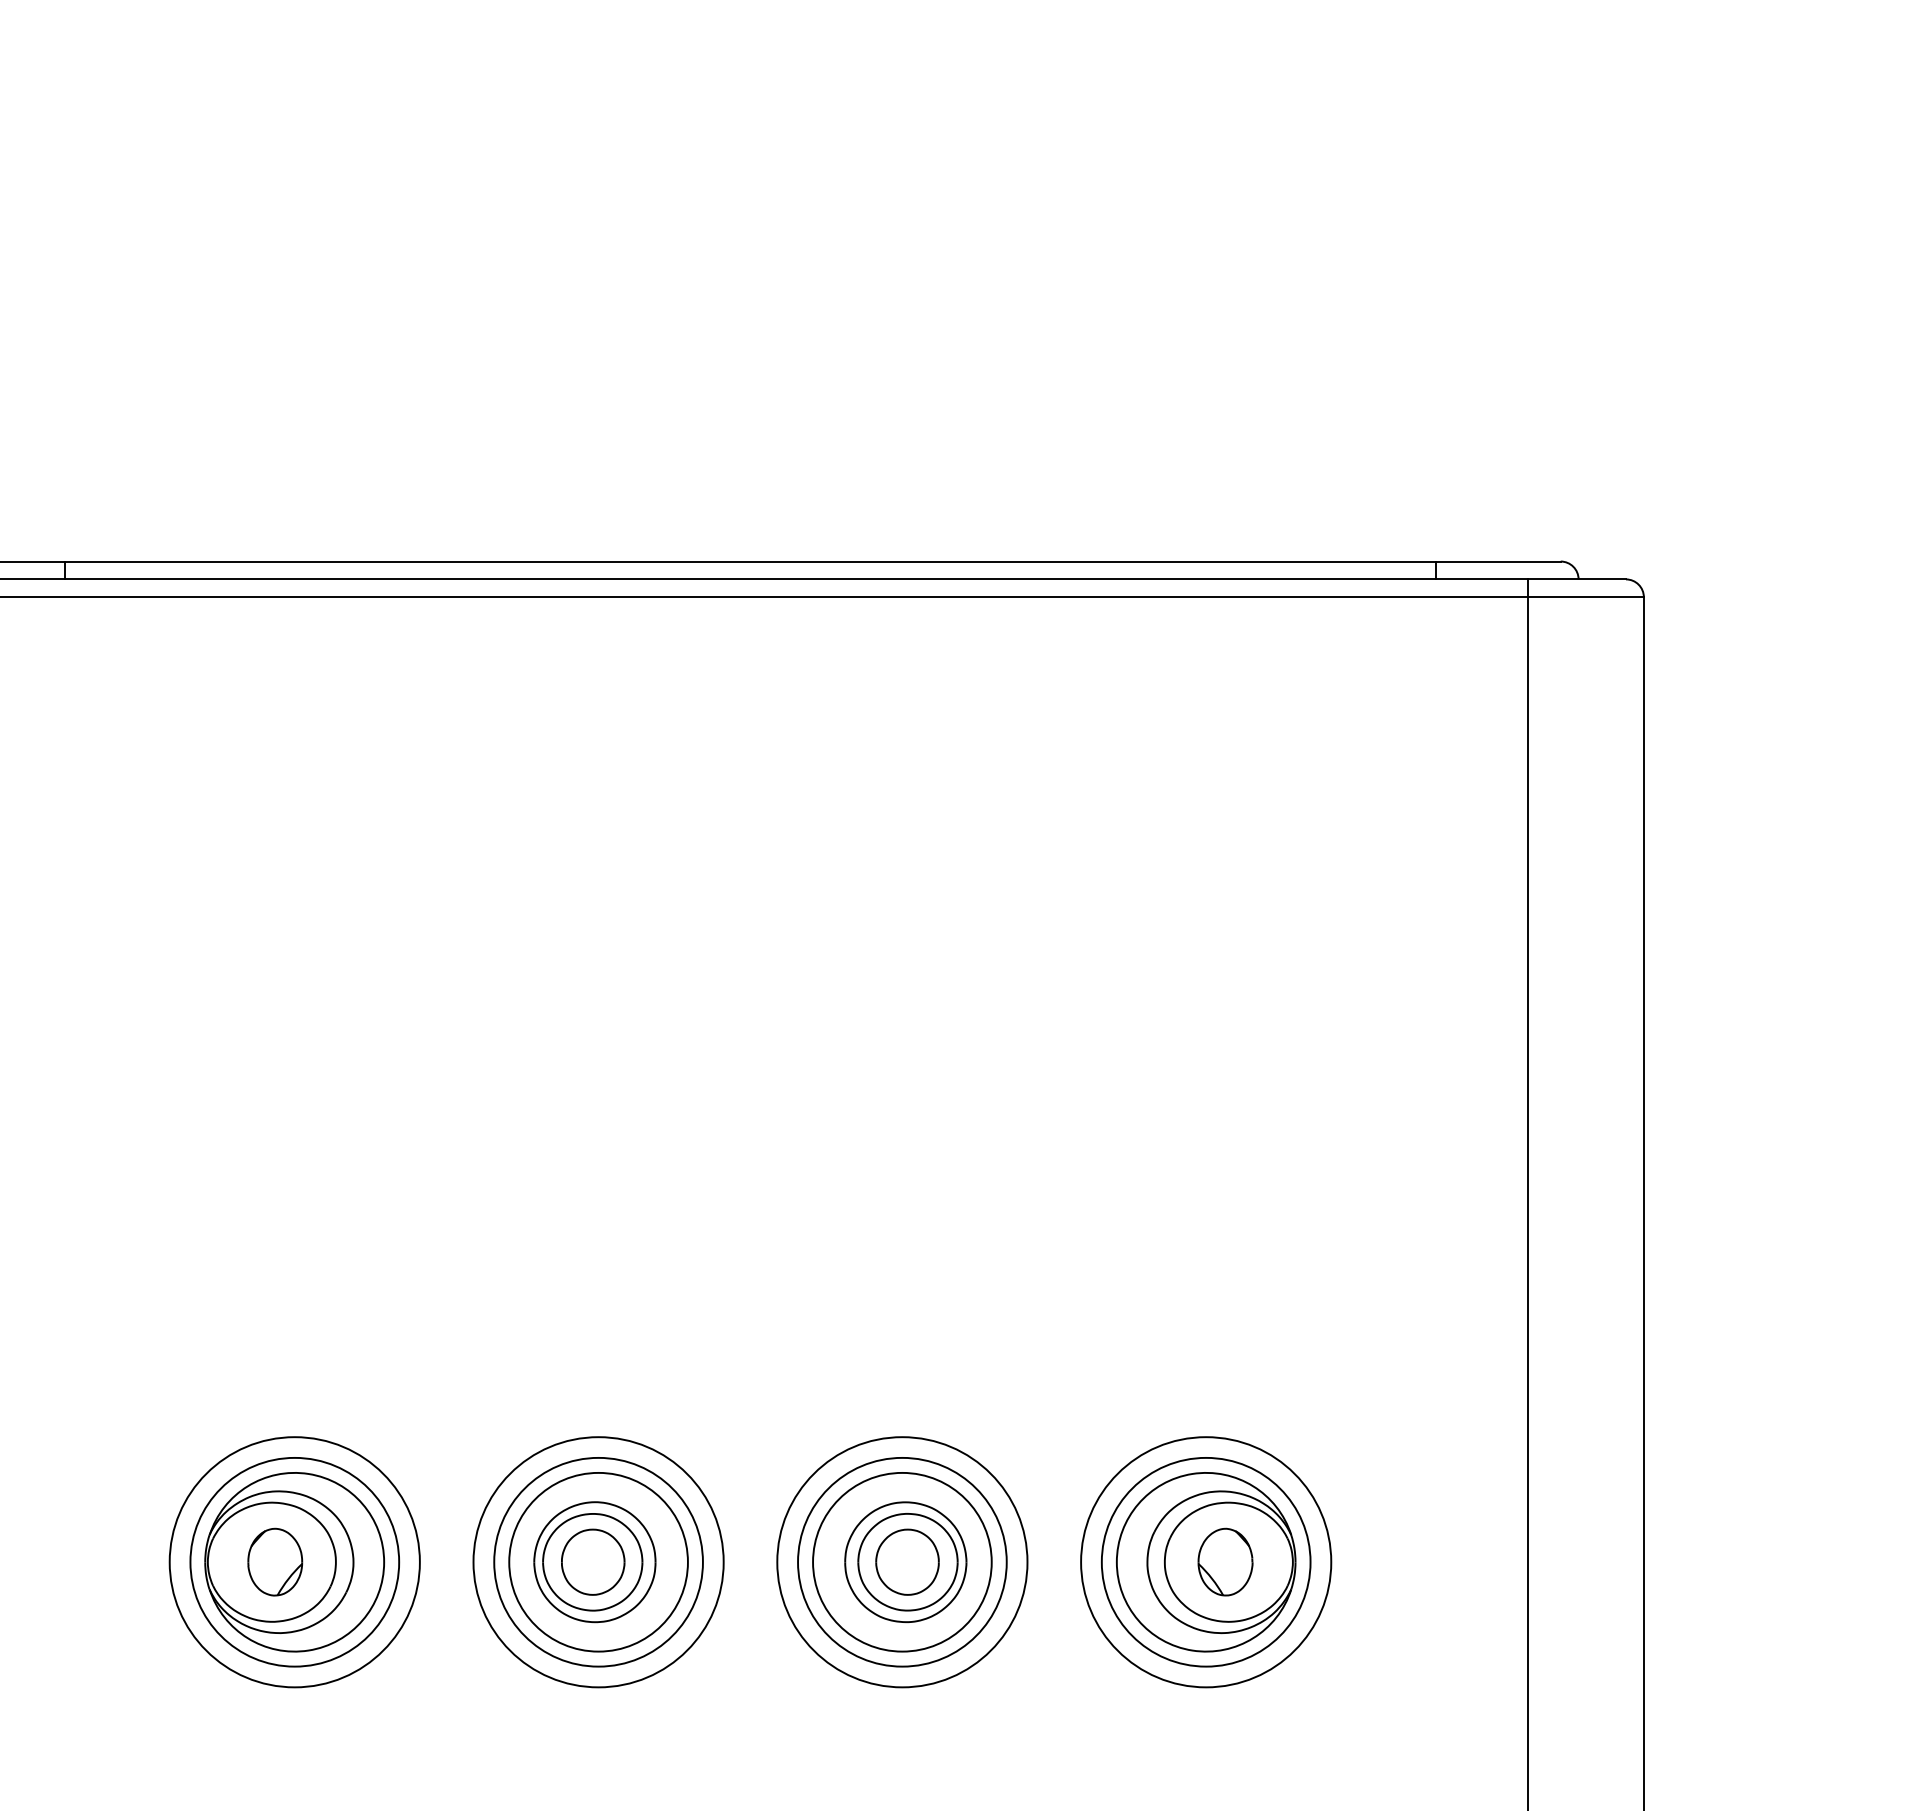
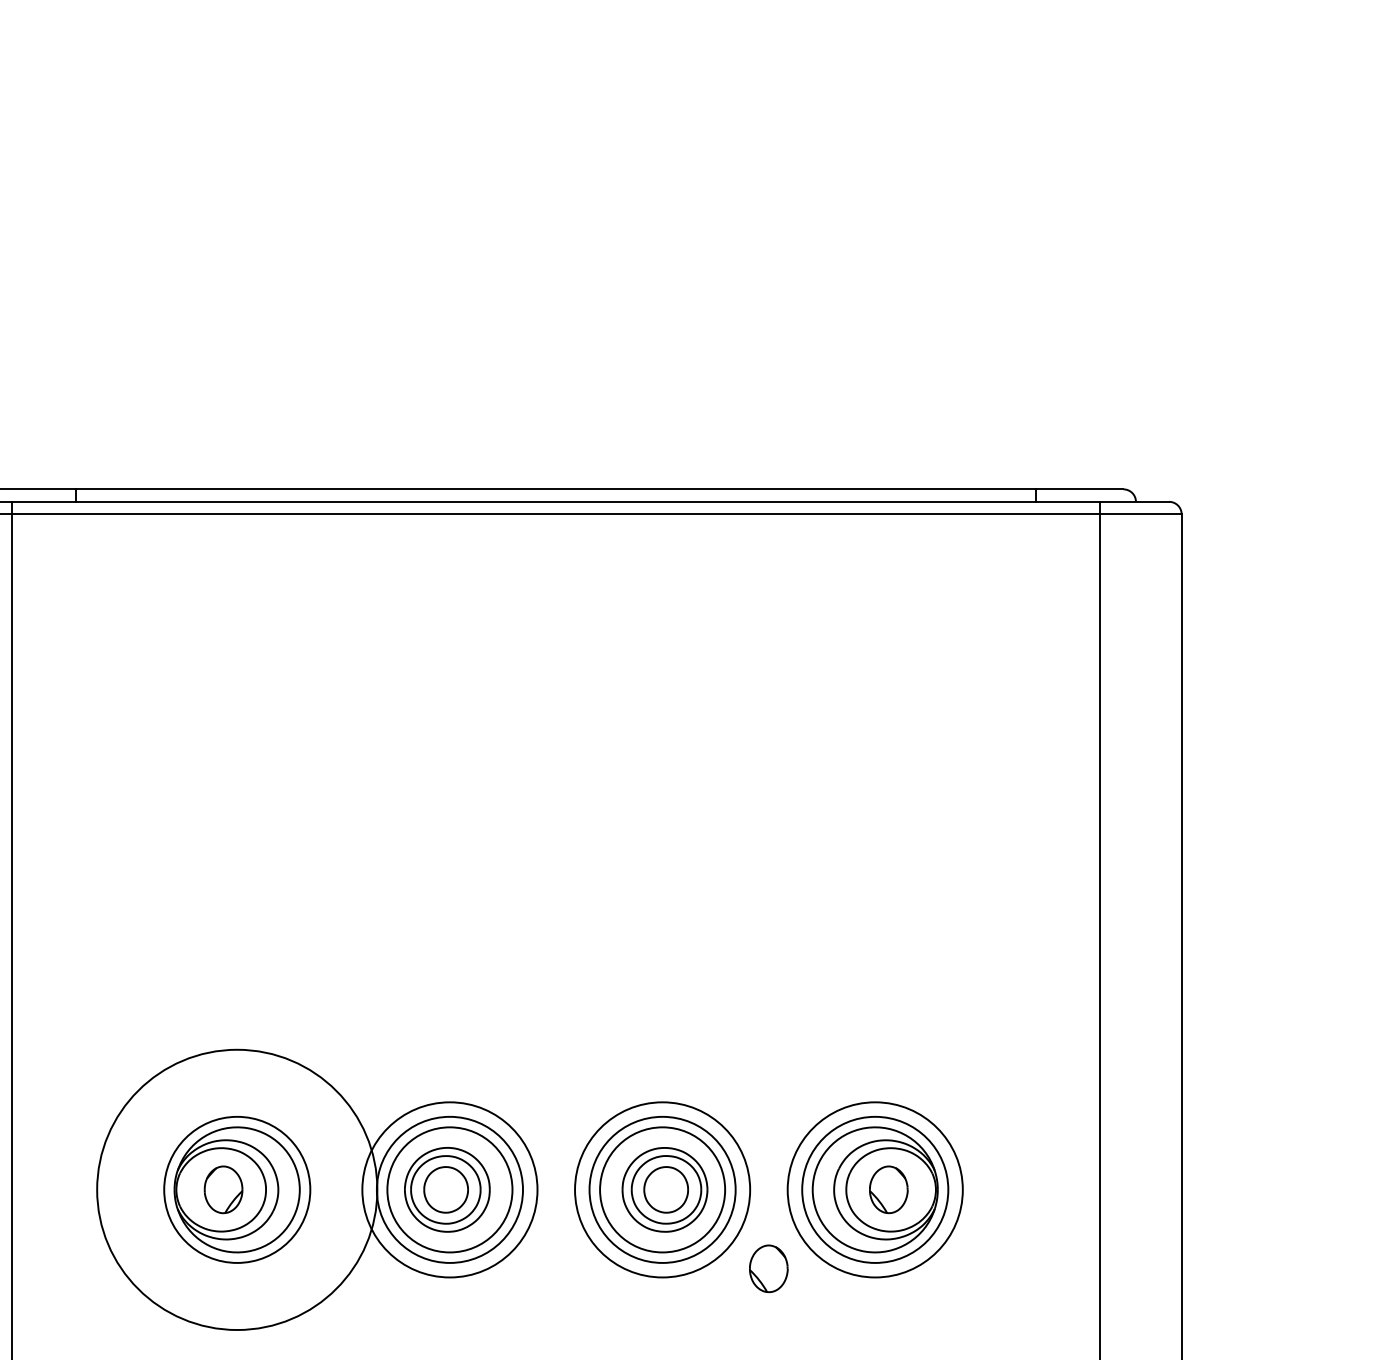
circle: (293, 1561) -> (236, 1189), size x1.6
part: (1053, 1674) -> (768, 1268), added

